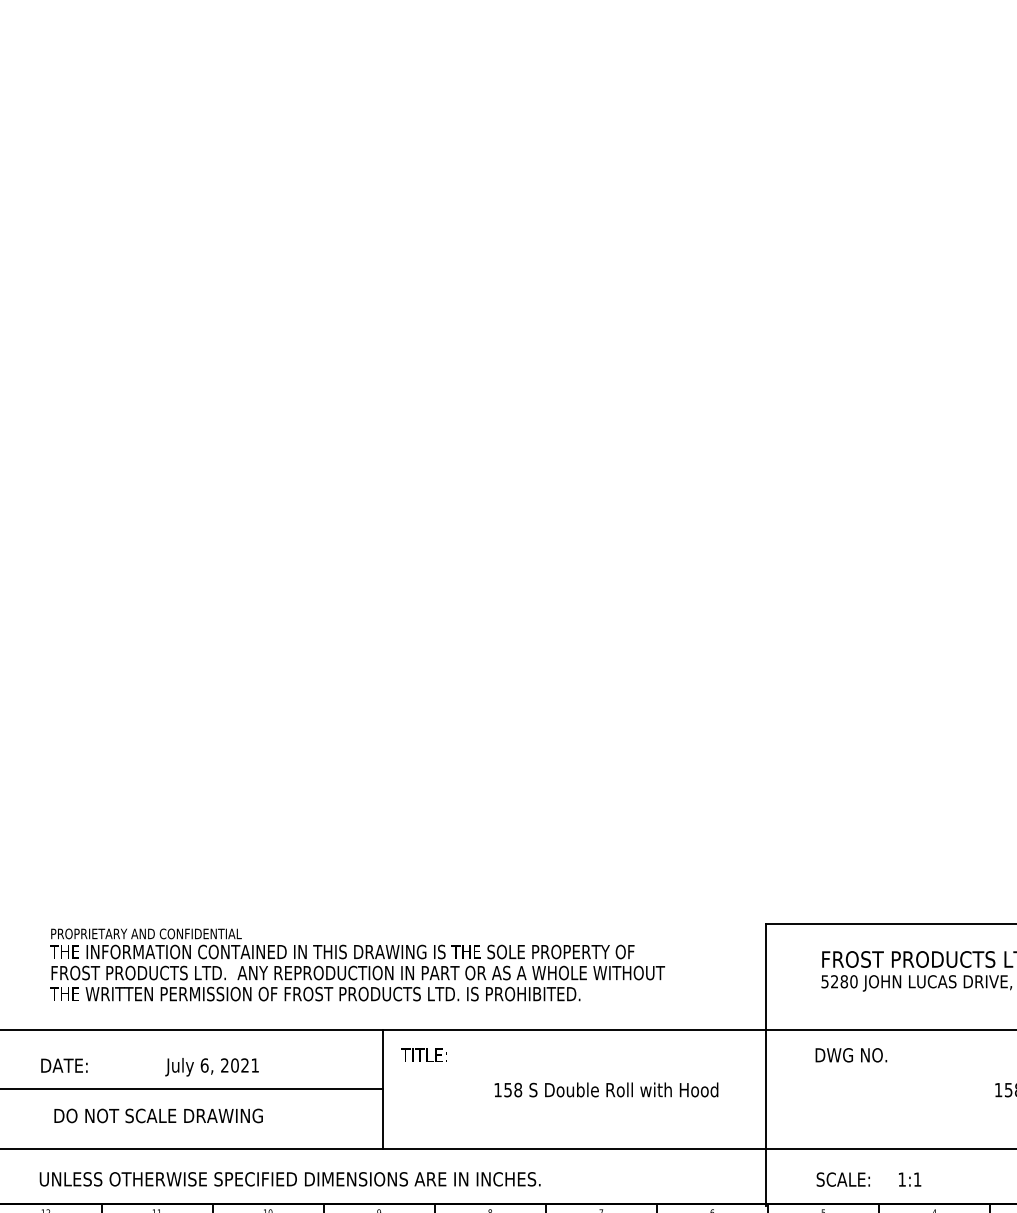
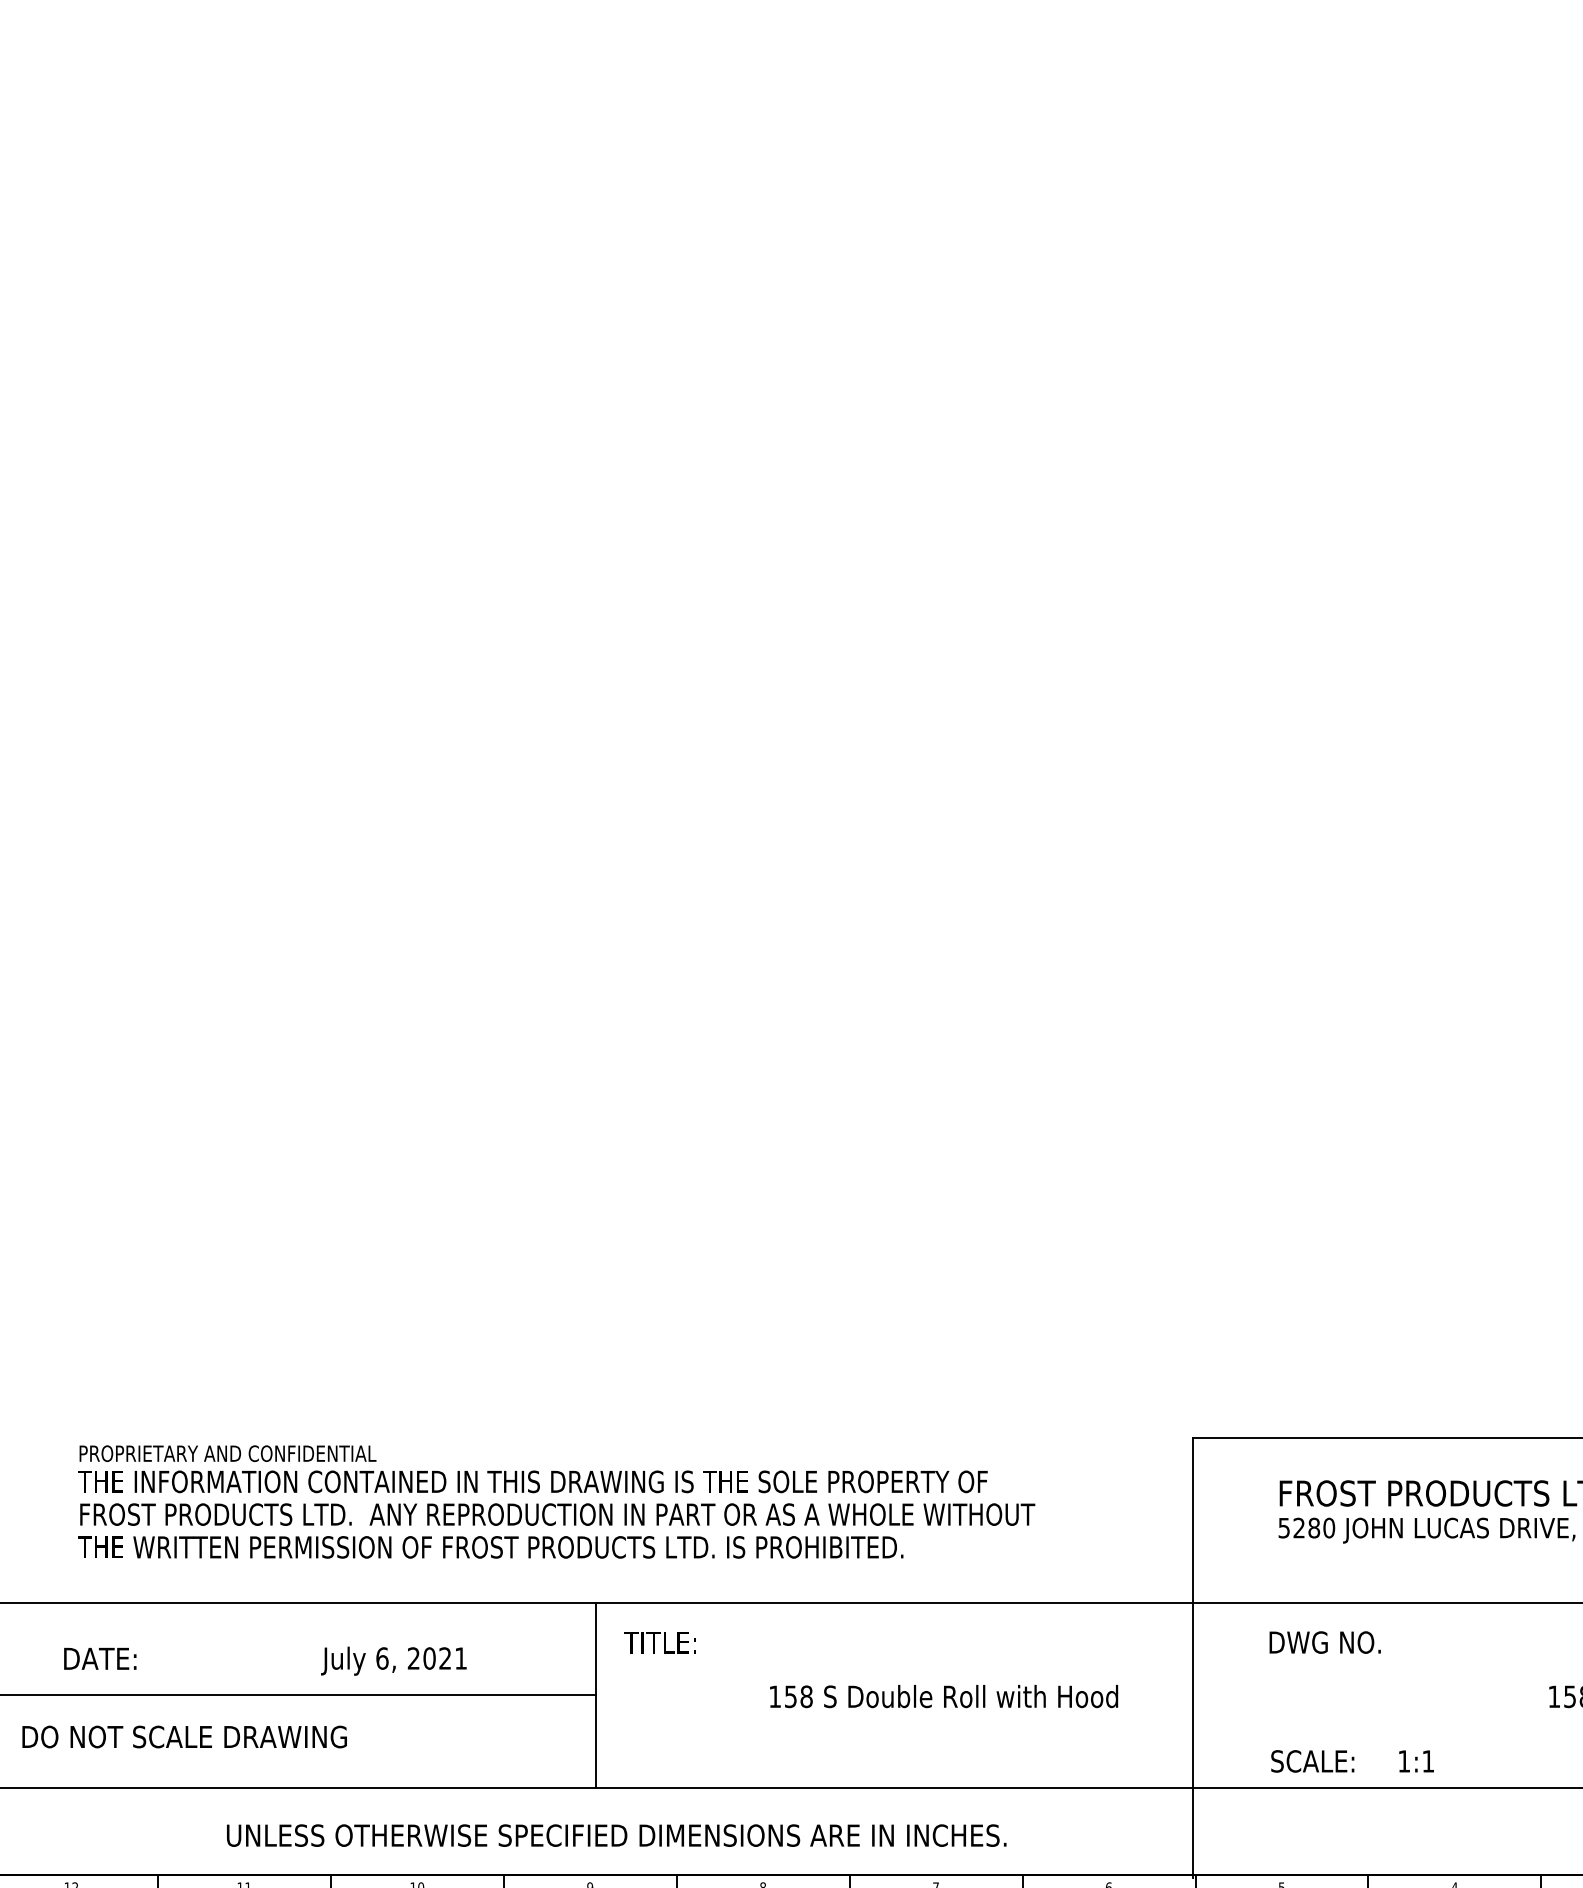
text: (211, 1067) -> (393, 1661), moved
text: (158, 1115) -> (184, 1736), moved
text: (289, 1179) -> (615, 1835), moved
text: (868, 1179) -> (1351, 1761), moved

